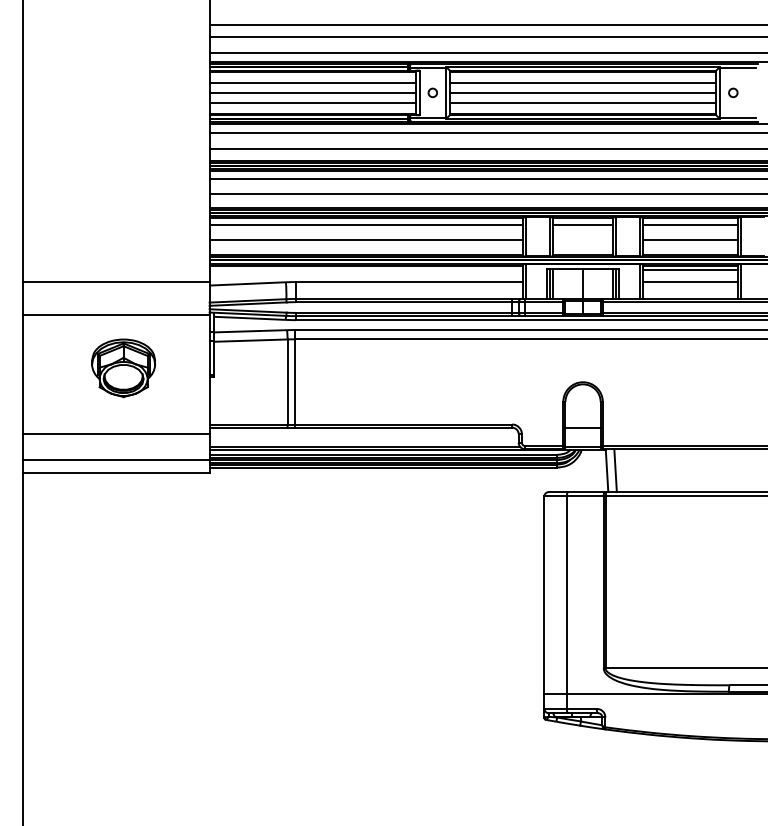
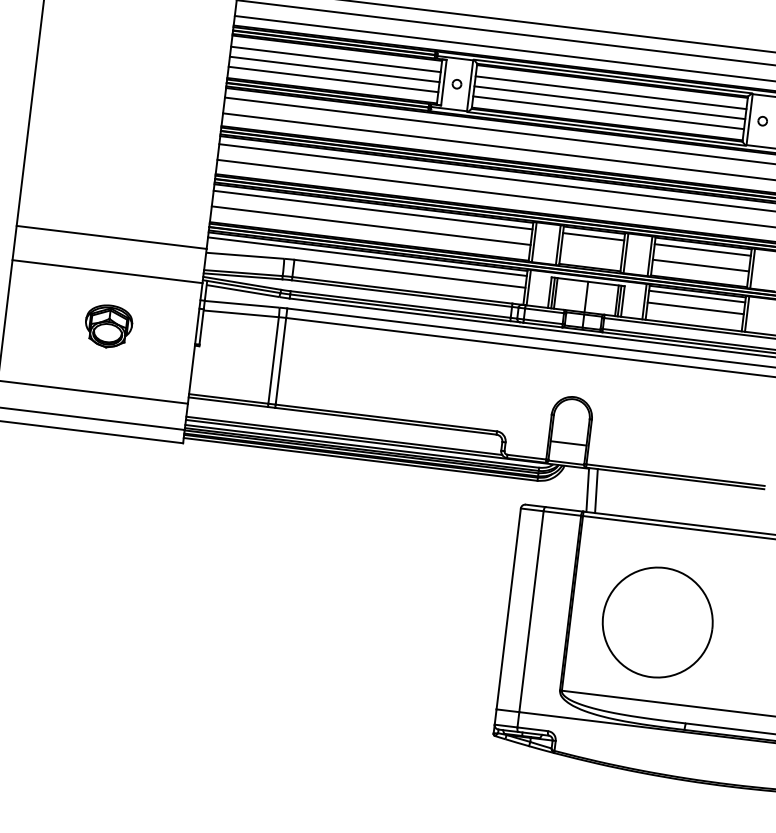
line: (365, 270) -> (366, 256), added
part: (123, 368) -> (108, 326), size x0.71
part: (689, 590) -> (656, 622), added

